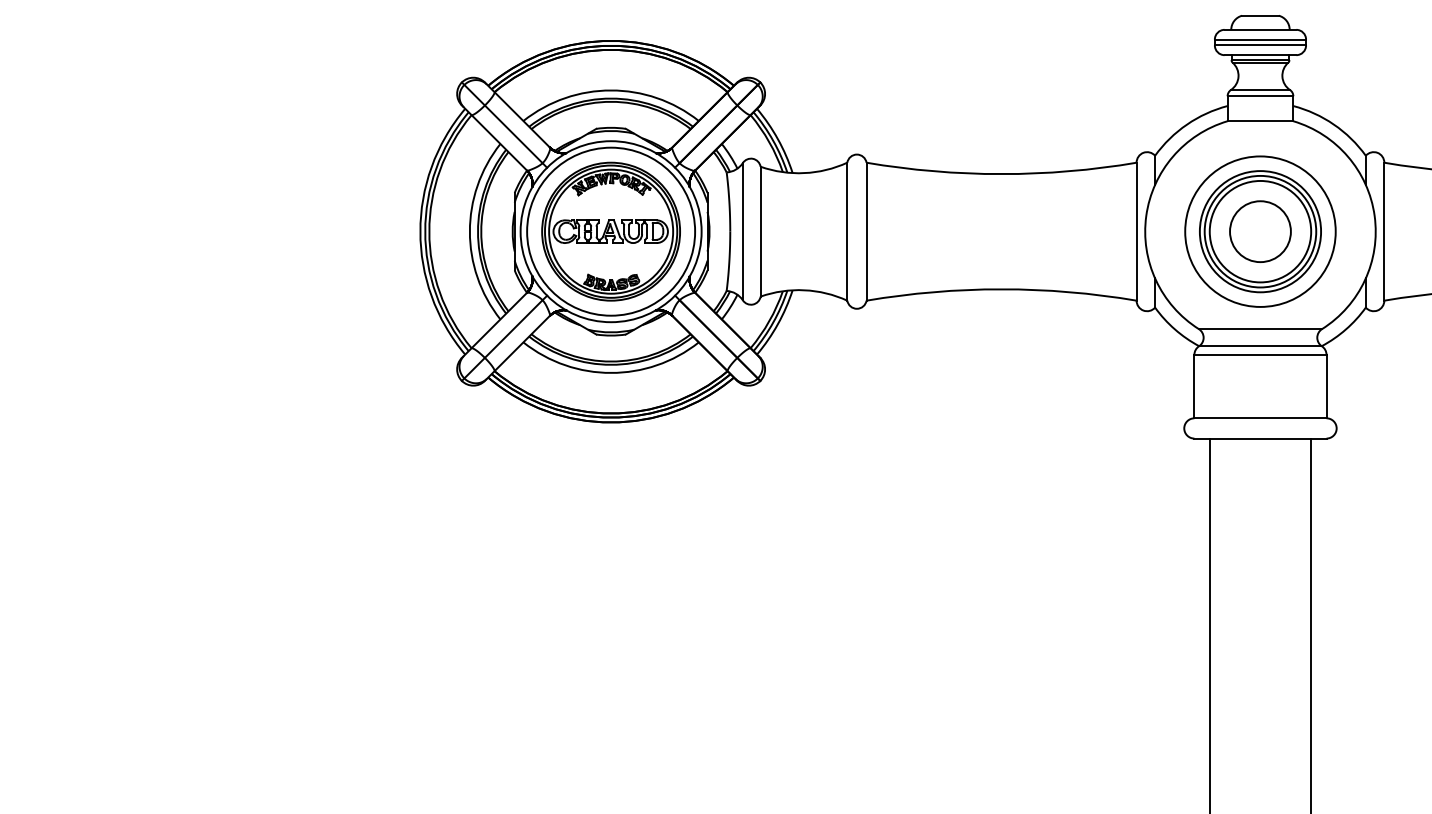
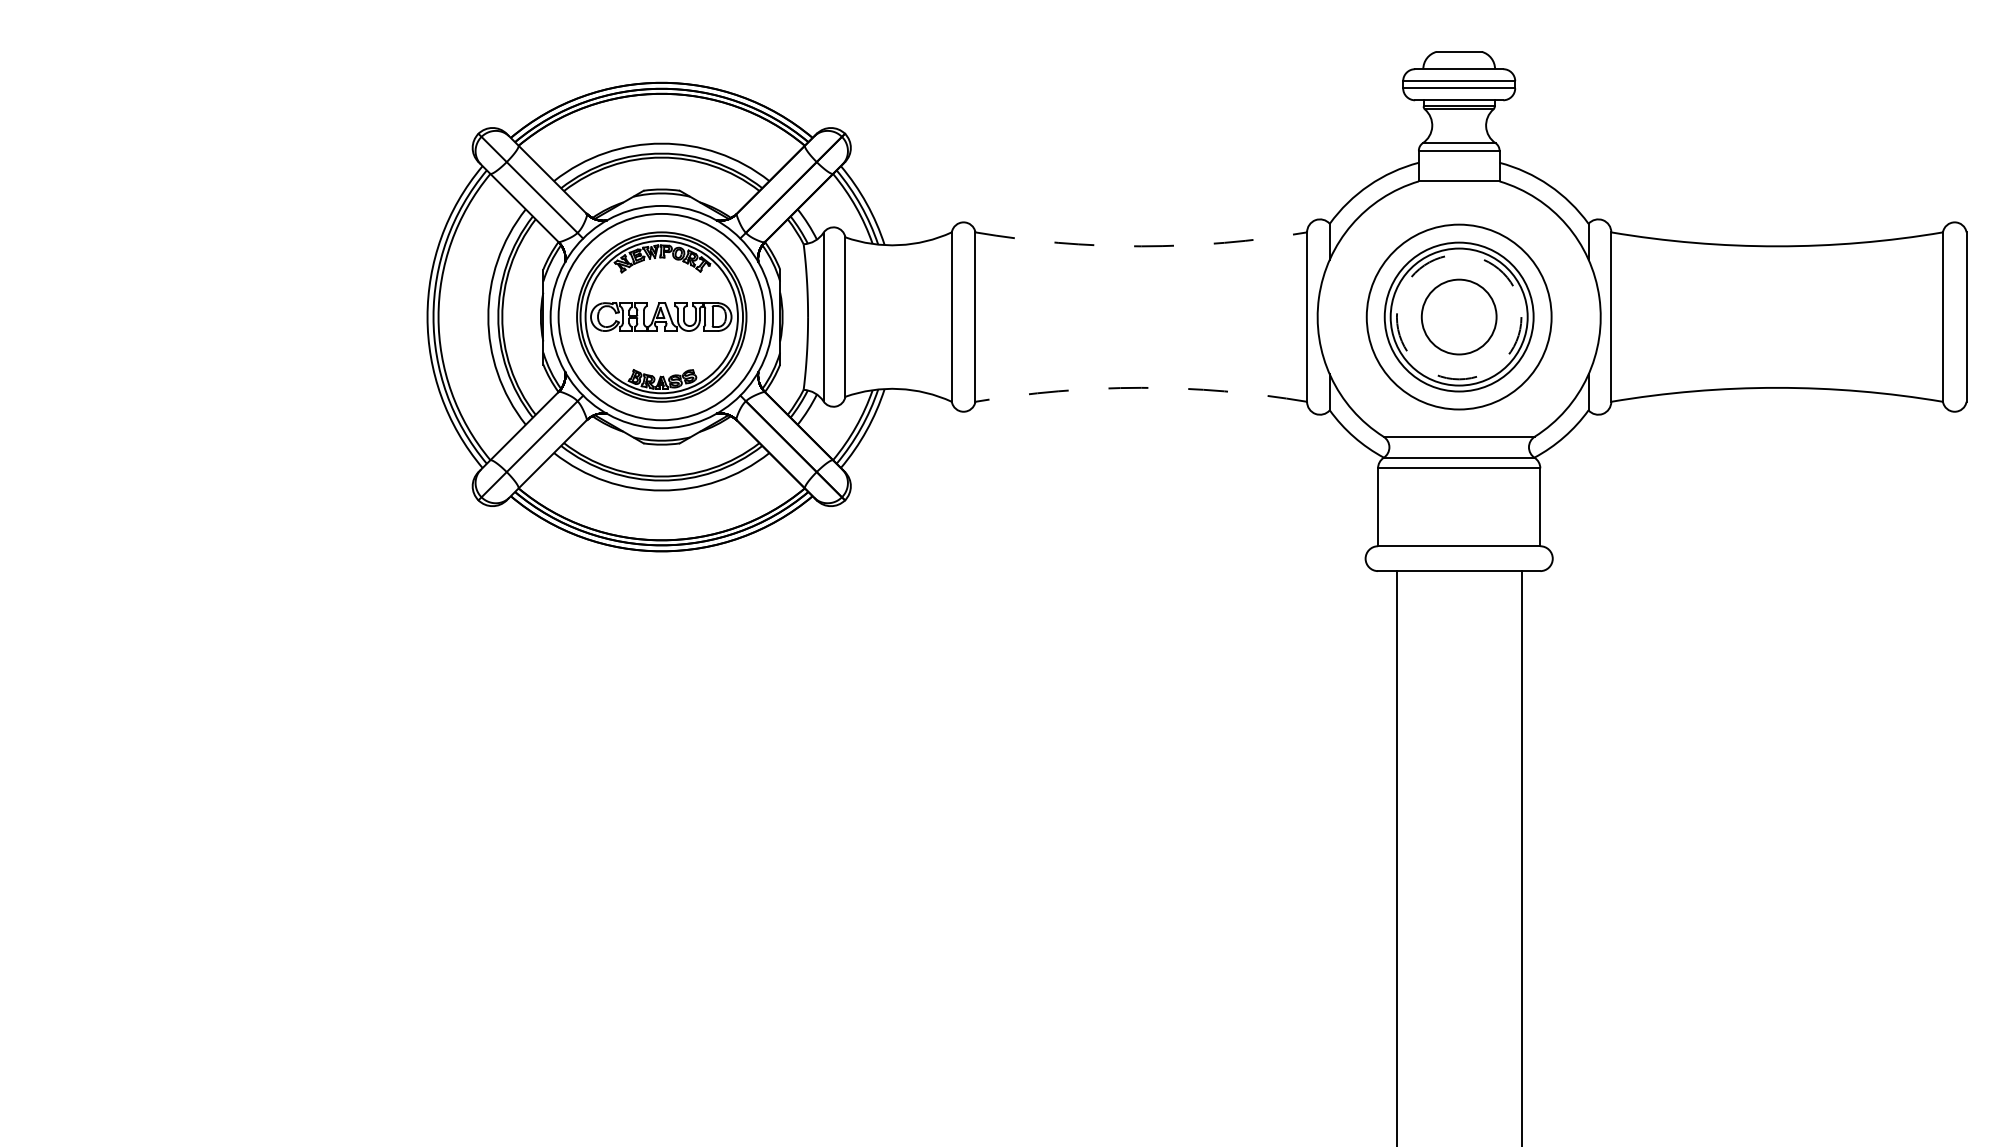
arc: (1001, 174) -> (1141, 246), solid -> dashed
circle: (1259, 231) -> (1458, 316), solid -> dashed
arc: (1001, 289) -> (1141, 387), solid -> dashed

